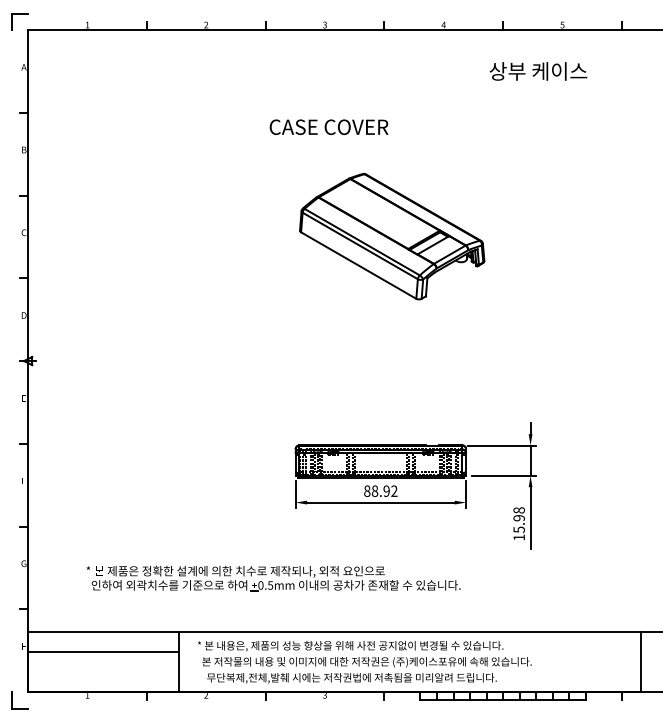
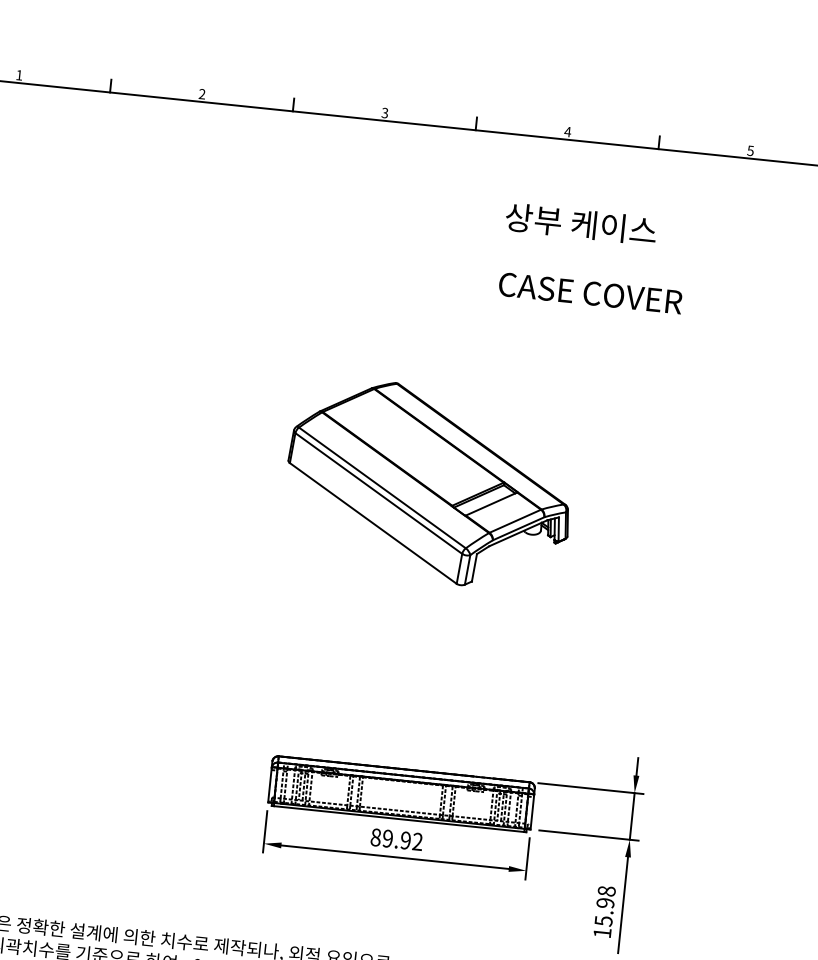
text: (538, 71) -> (581, 224), moved
text: (328, 126) -> (589, 292), moved
part: (392, 236) -> (429, 484), moved
text: (374, 490) -> (387, 837), 88.92 -> 89.92

